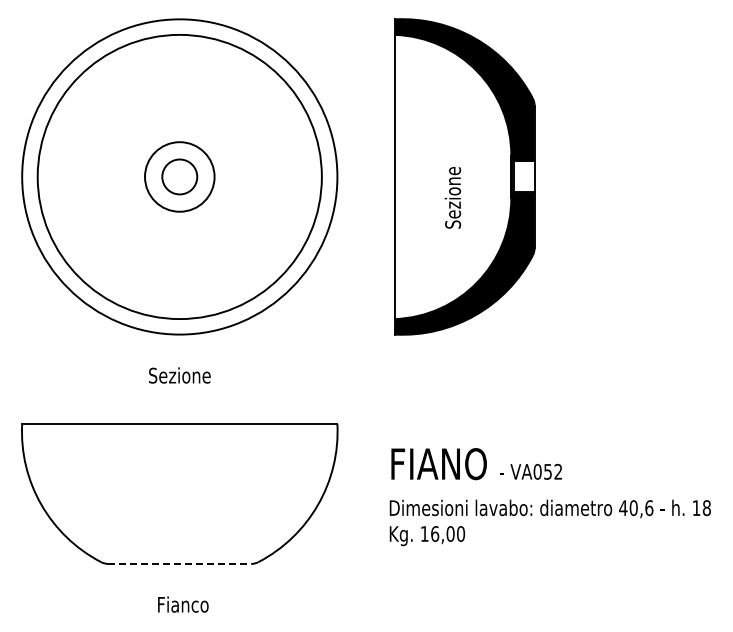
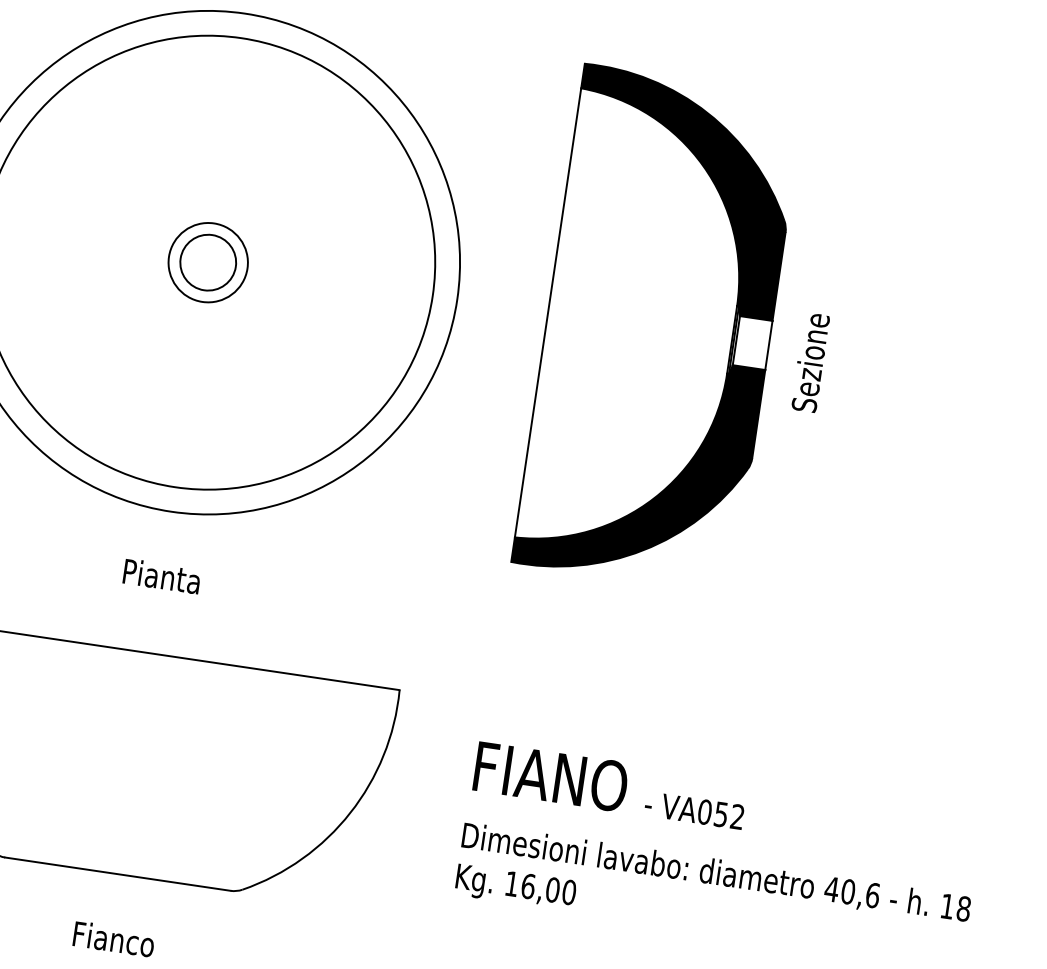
circle: (179, 176) -> (207, 261), size x0.71
text: (452, 197) -> (809, 362), moved
text: (179, 375) -> (161, 576), Sezione -> Pianta
line: (180, 563) -> (119, 873), dashed -> solid

